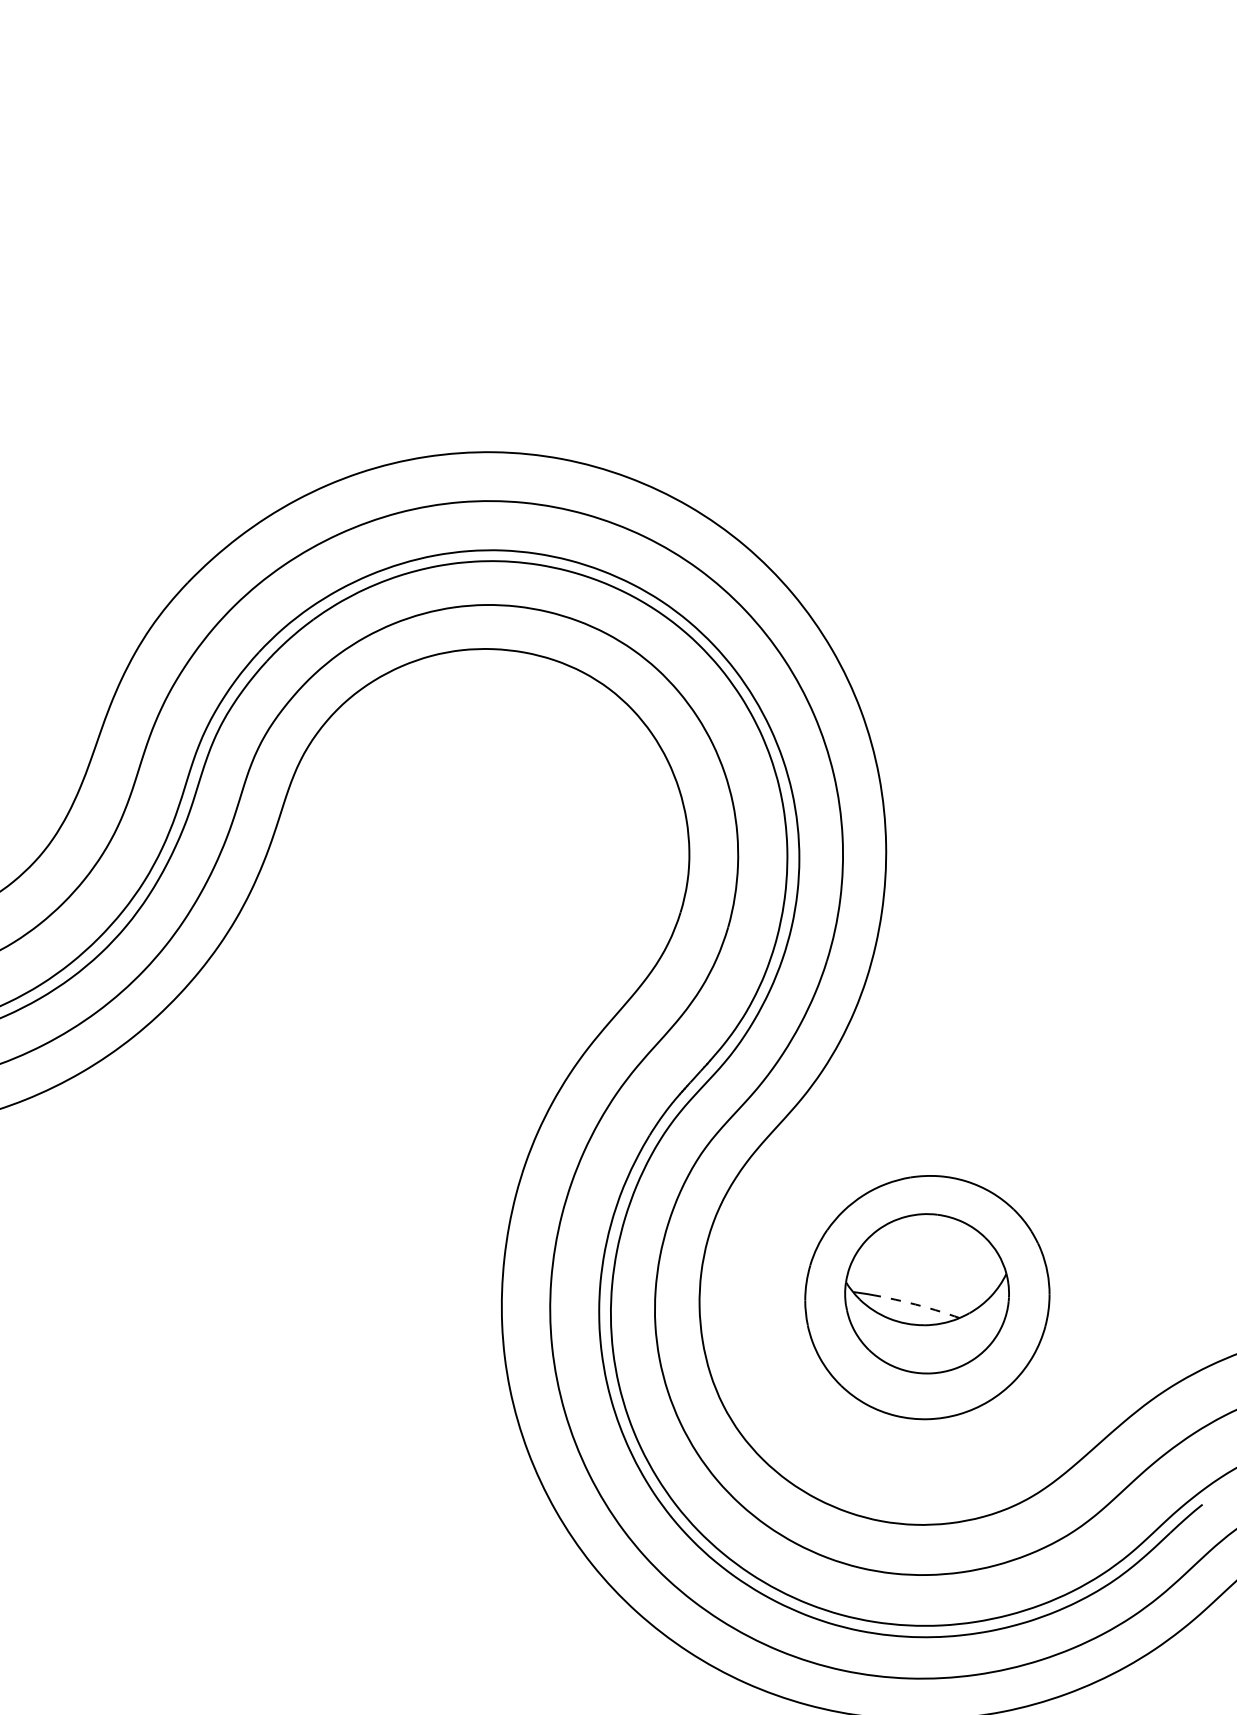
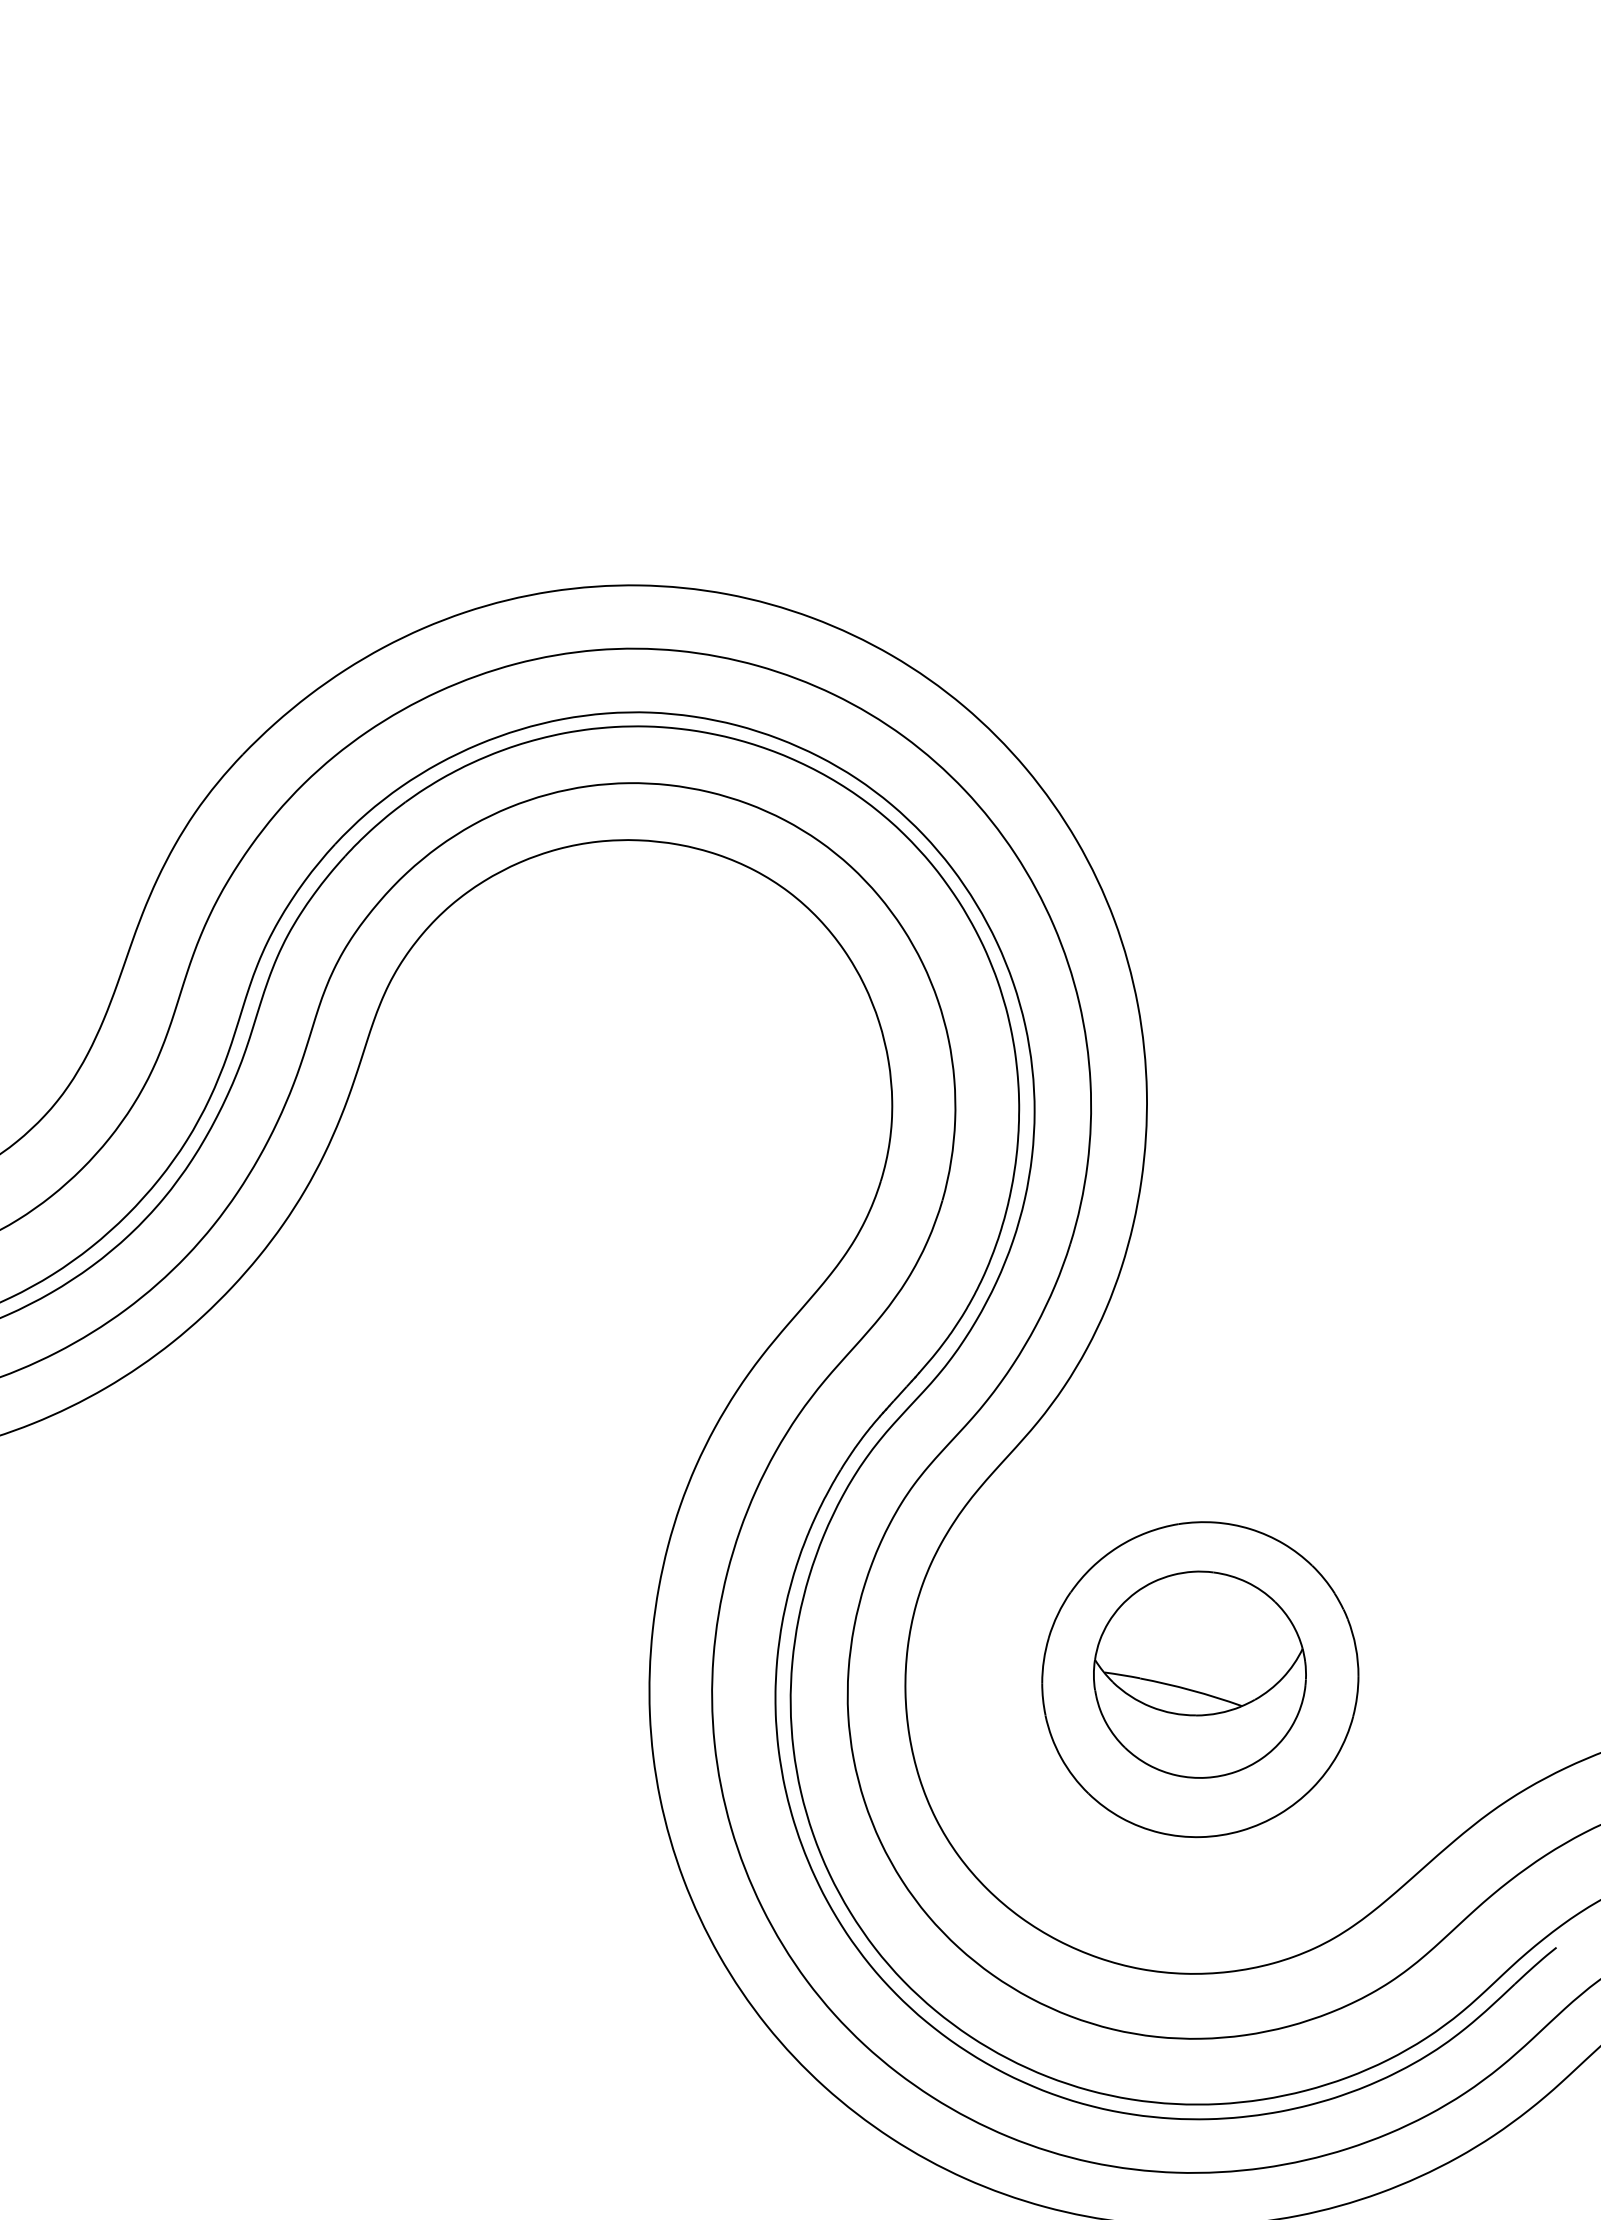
arc: (920, 1305) -> (1191, 1689), dashed -> solid

